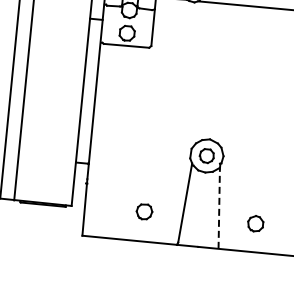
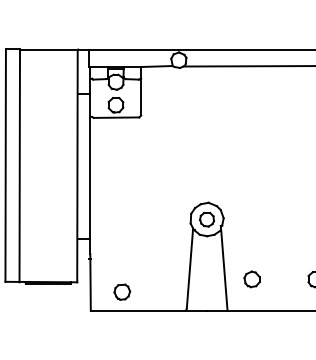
line: (219, 208) -> (224, 270), dashed -> solid
part: (144, 211) -> (122, 291), moved
part: (255, 223) -> (251, 279), moved

